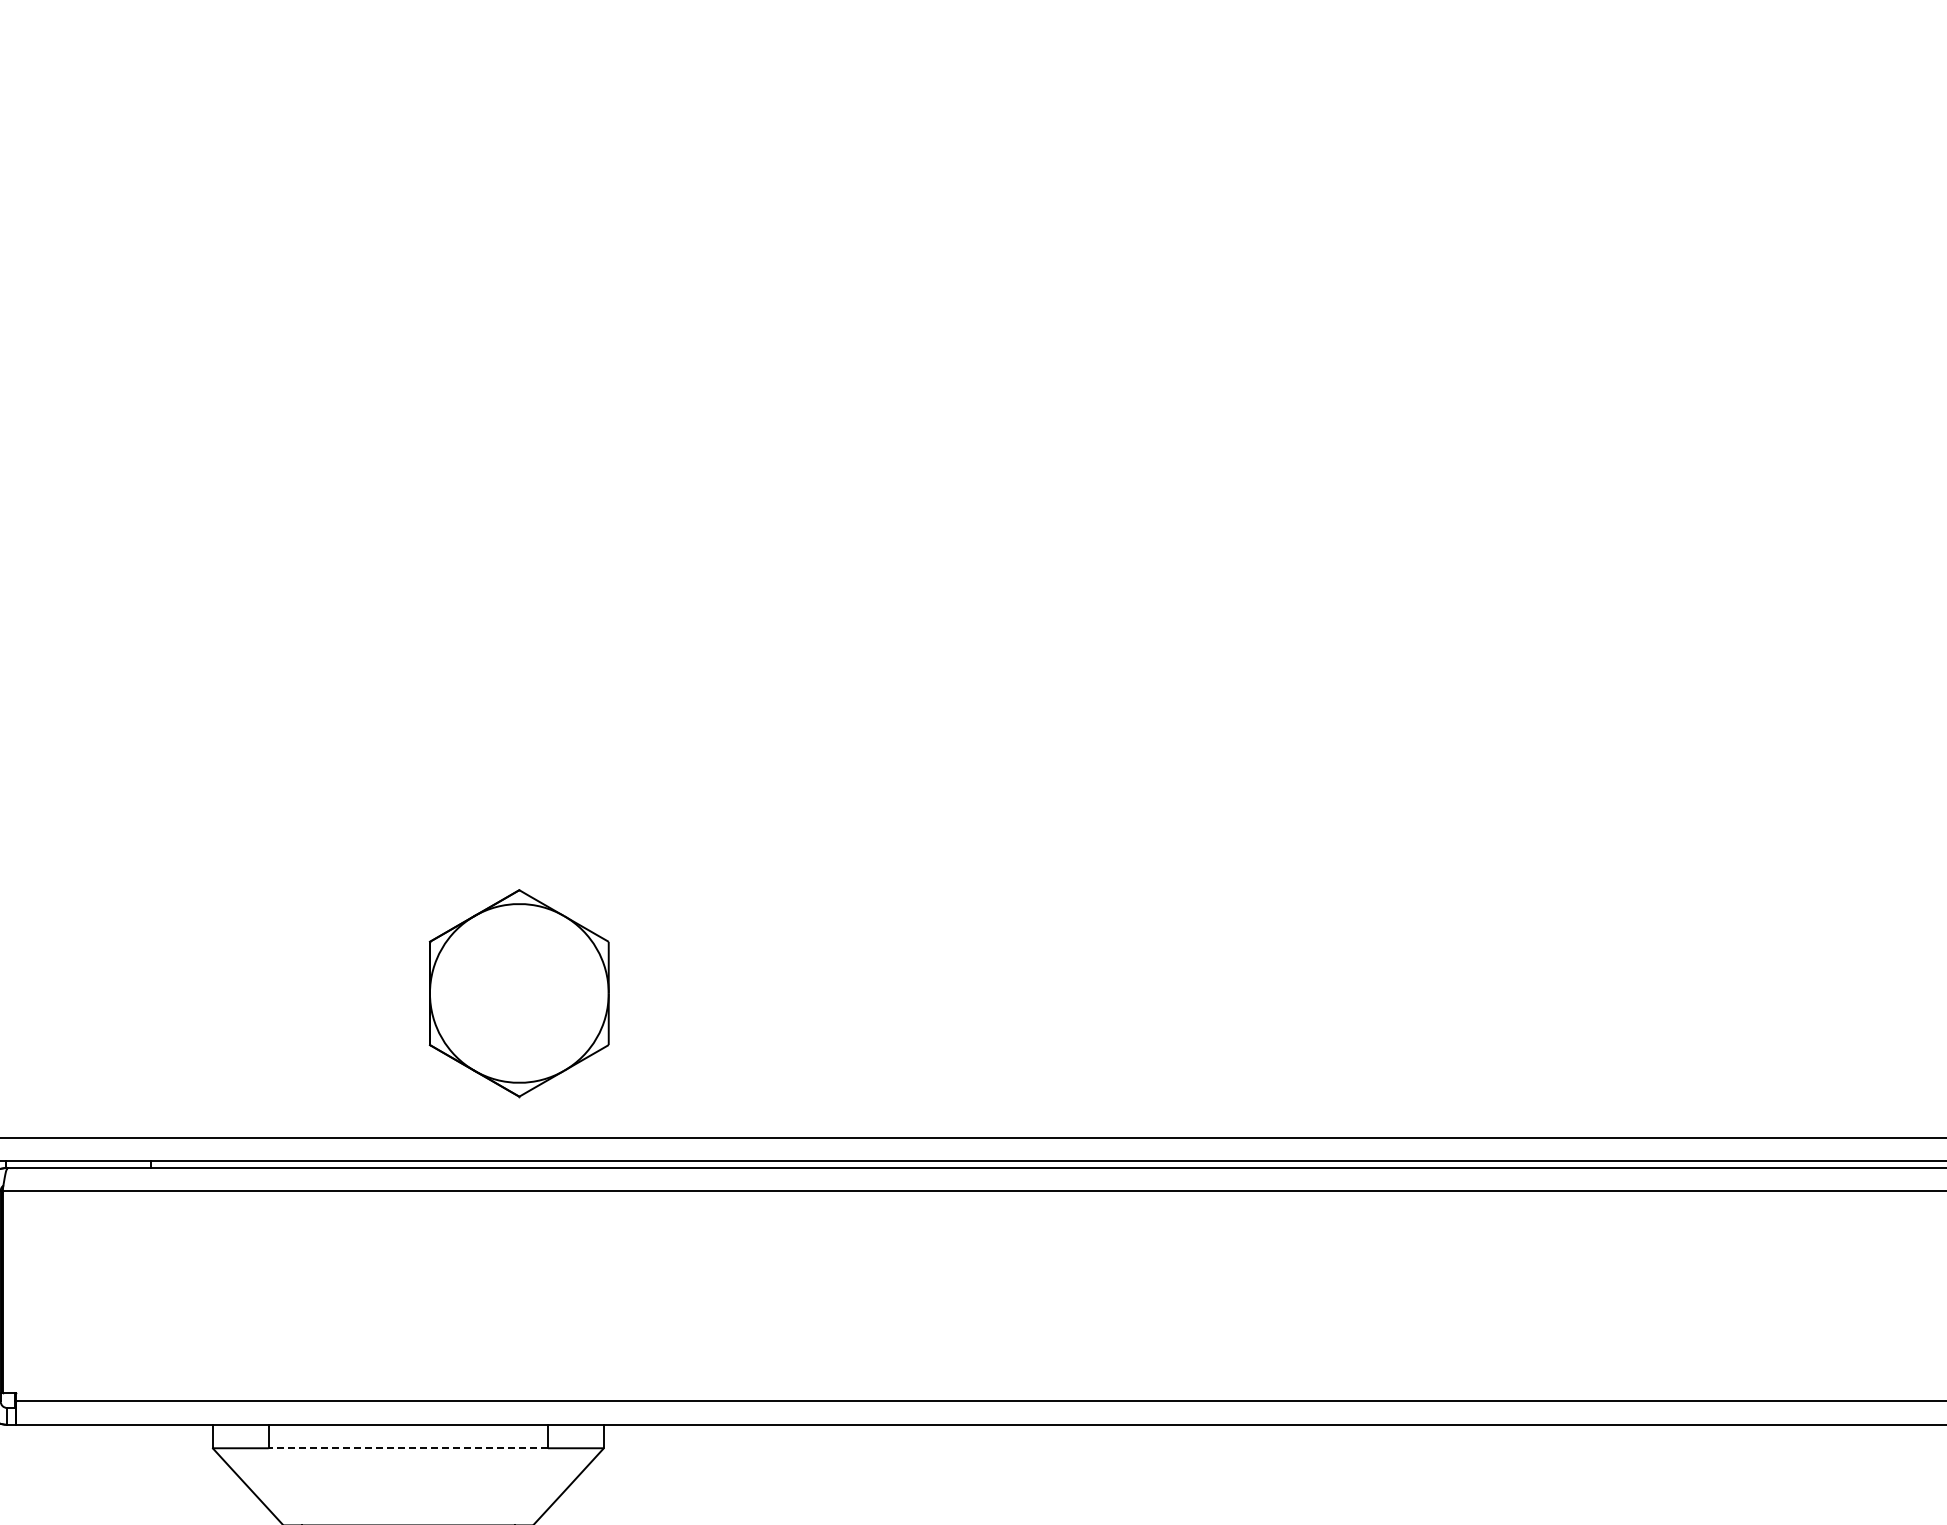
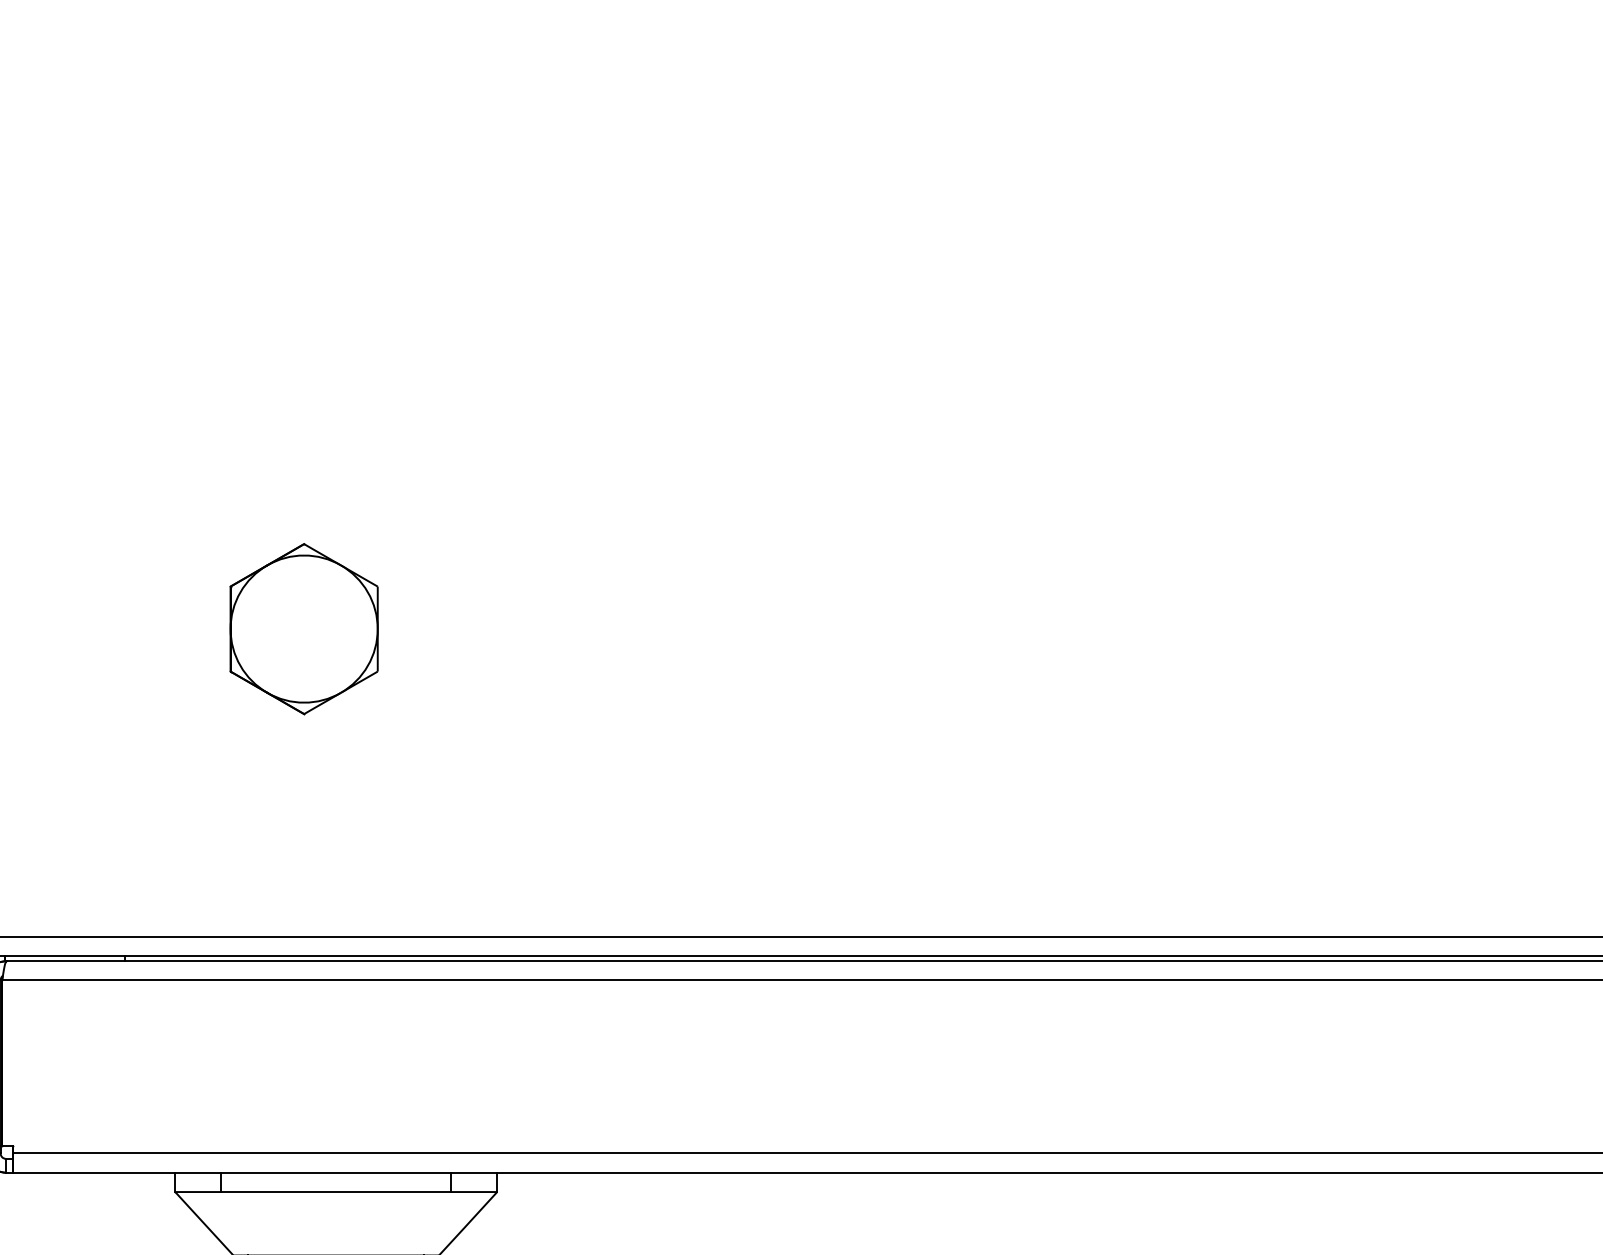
part: (518, 993) -> (303, 629), moved
line: (408, 1448) -> (336, 1192), dashed -> solid

